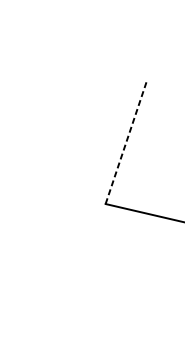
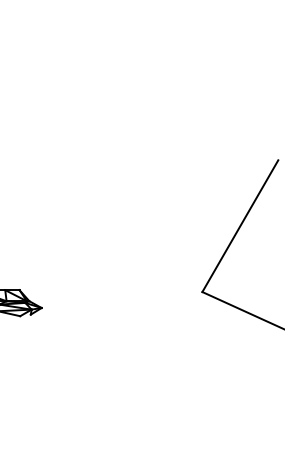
line: (126, 141) -> (240, 225), dashed -> solid

